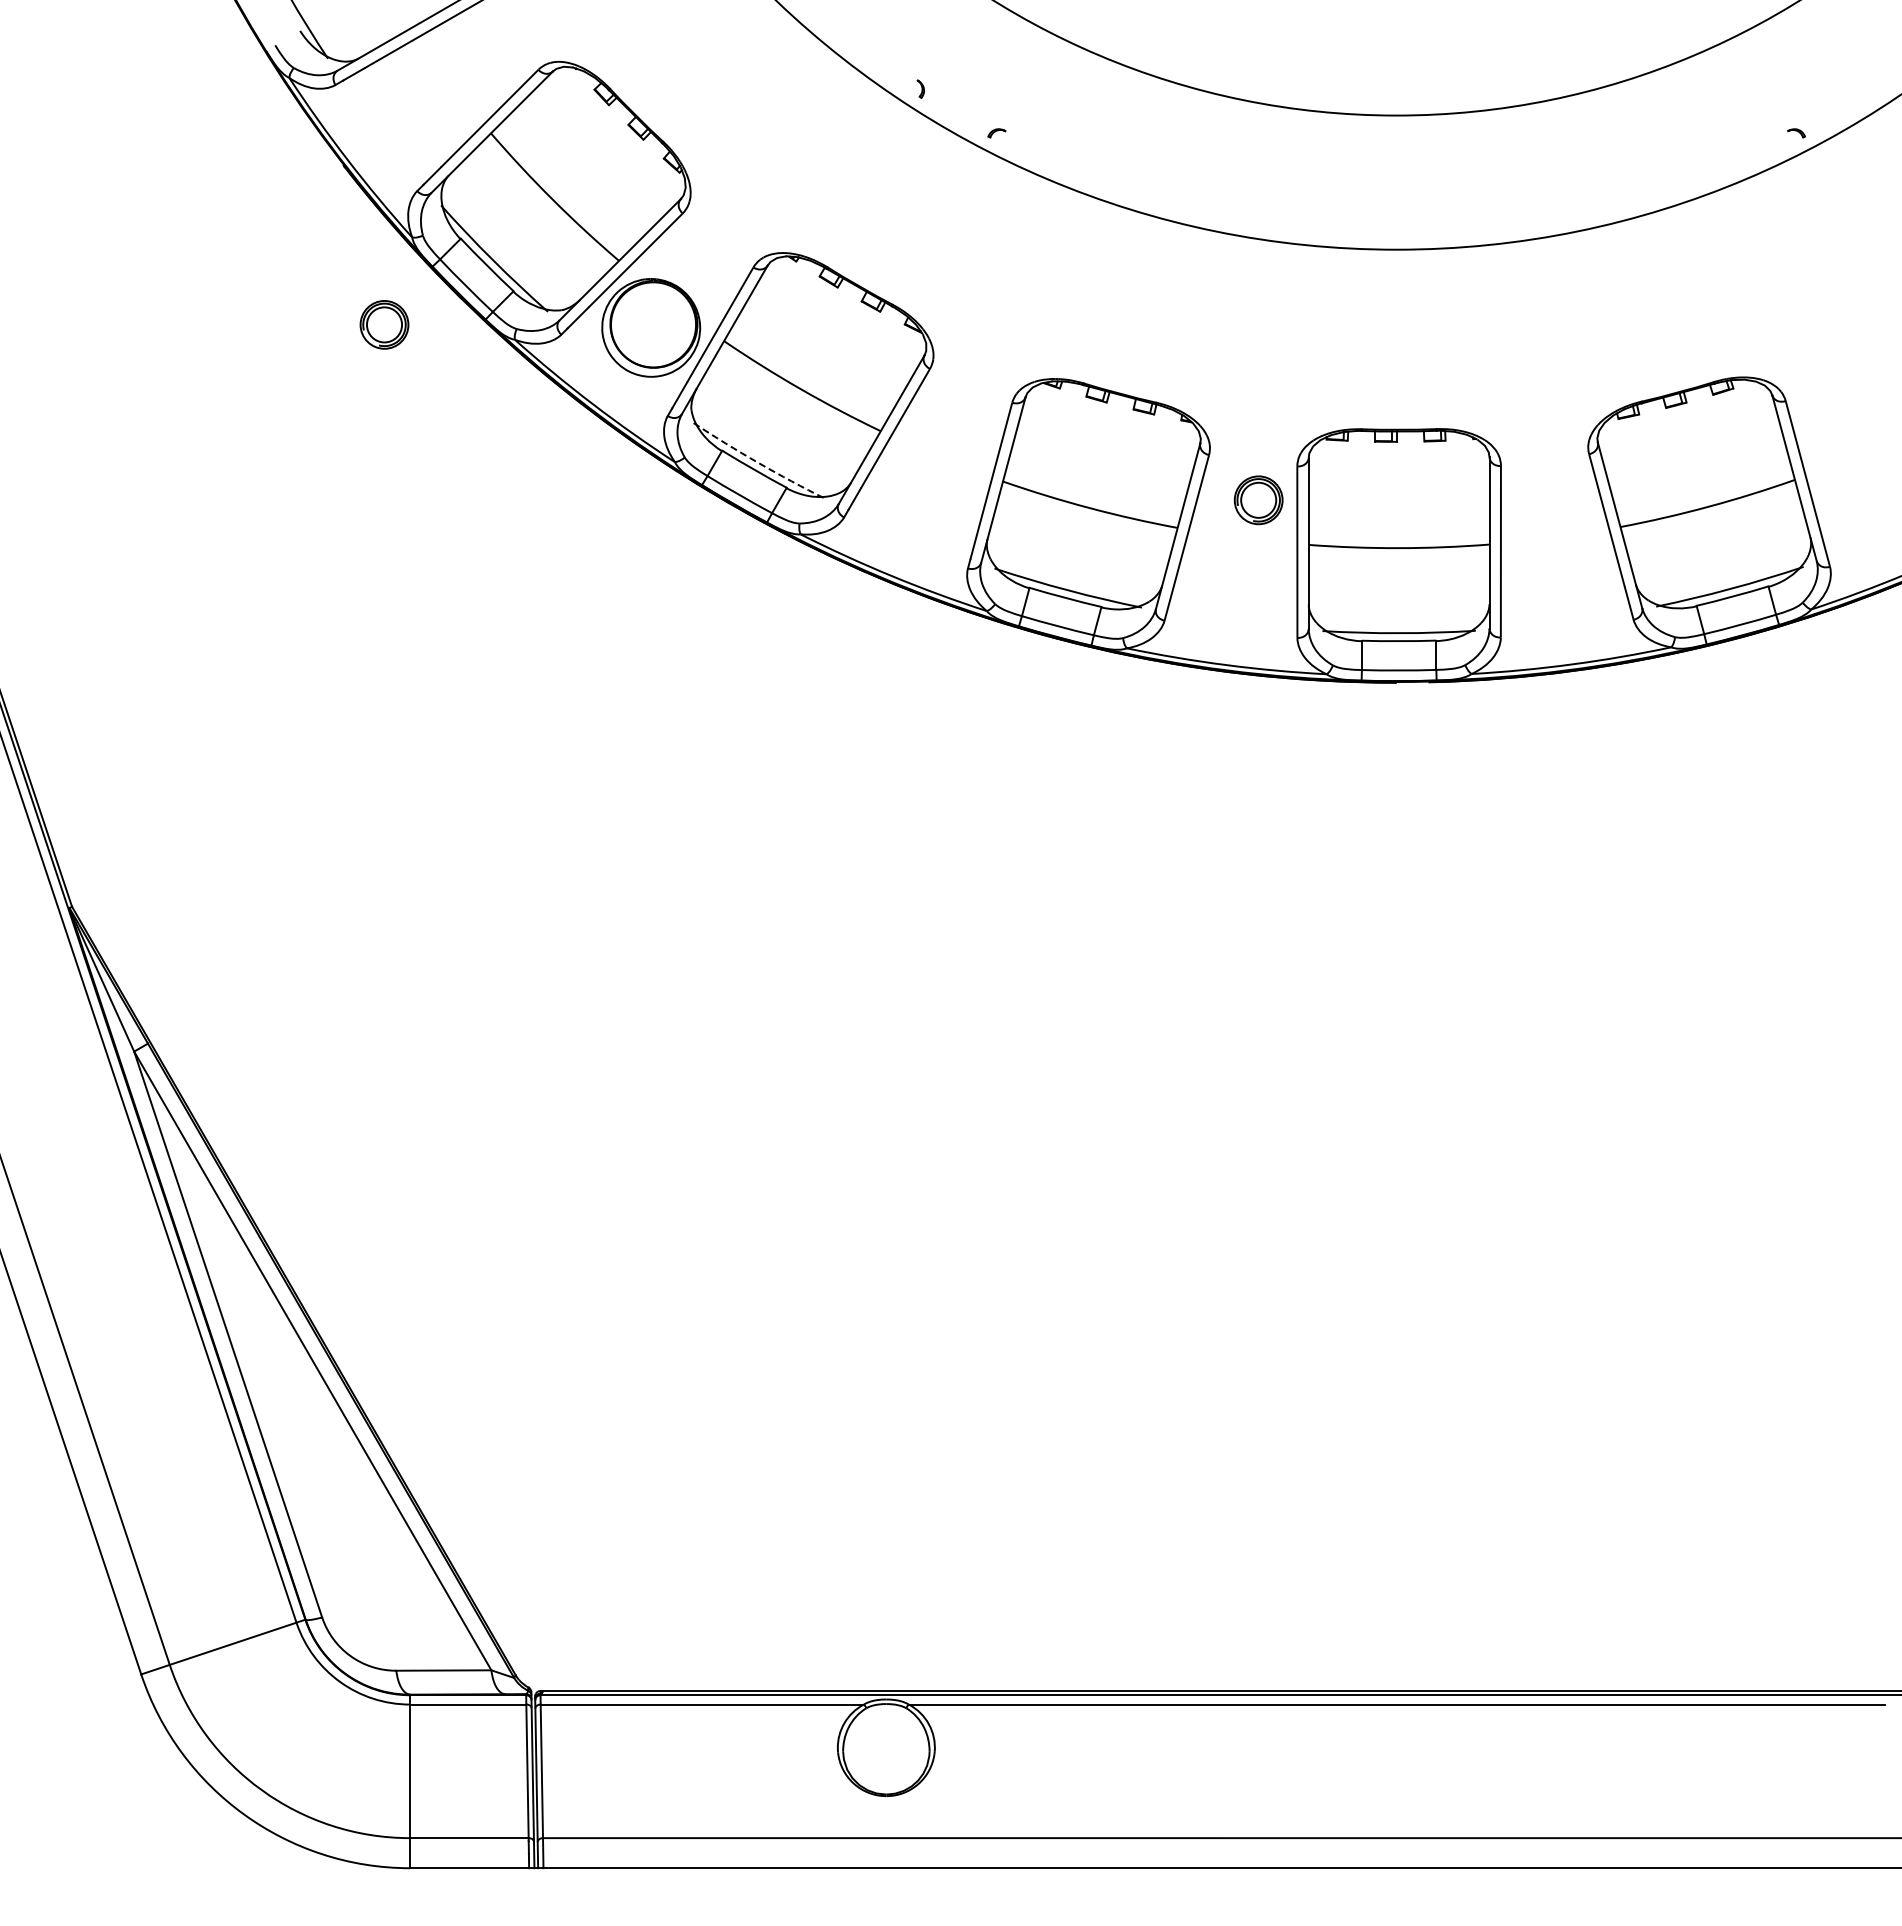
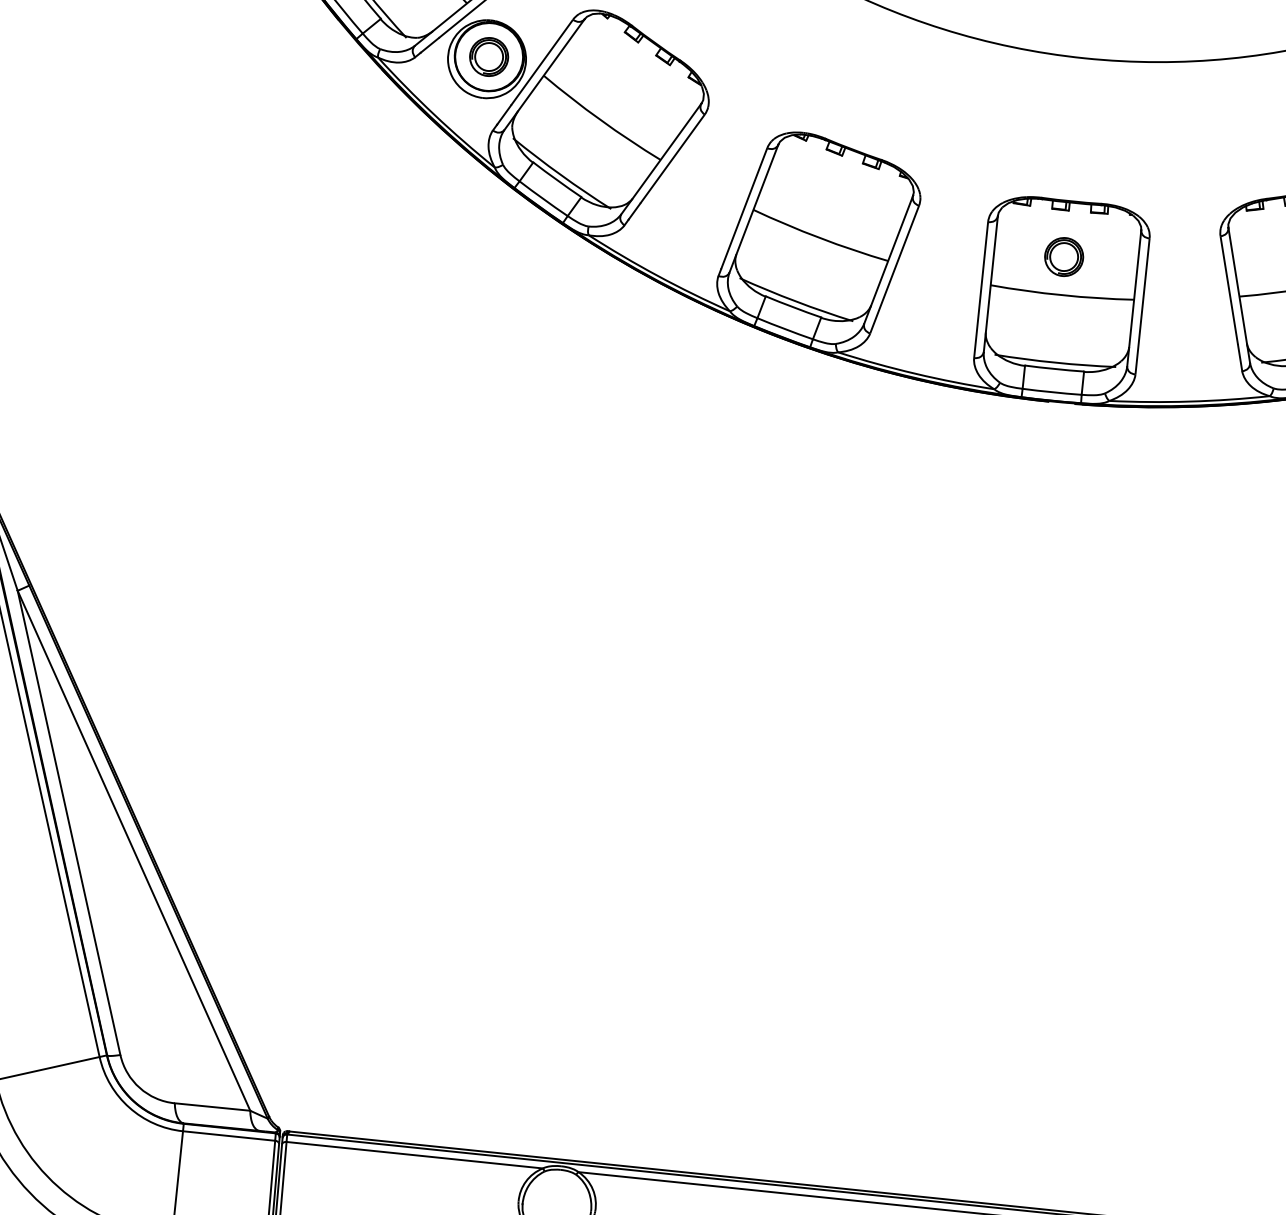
part: (384, 324) -> (489, 56), moved
arc: (758, 462) -> (561, 174), dashed -> solid
part: (1258, 500) -> (1063, 257), moved

